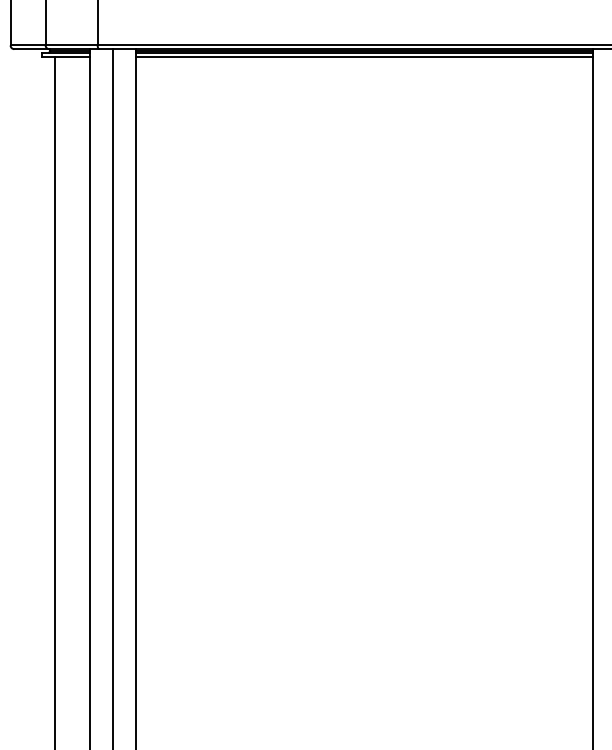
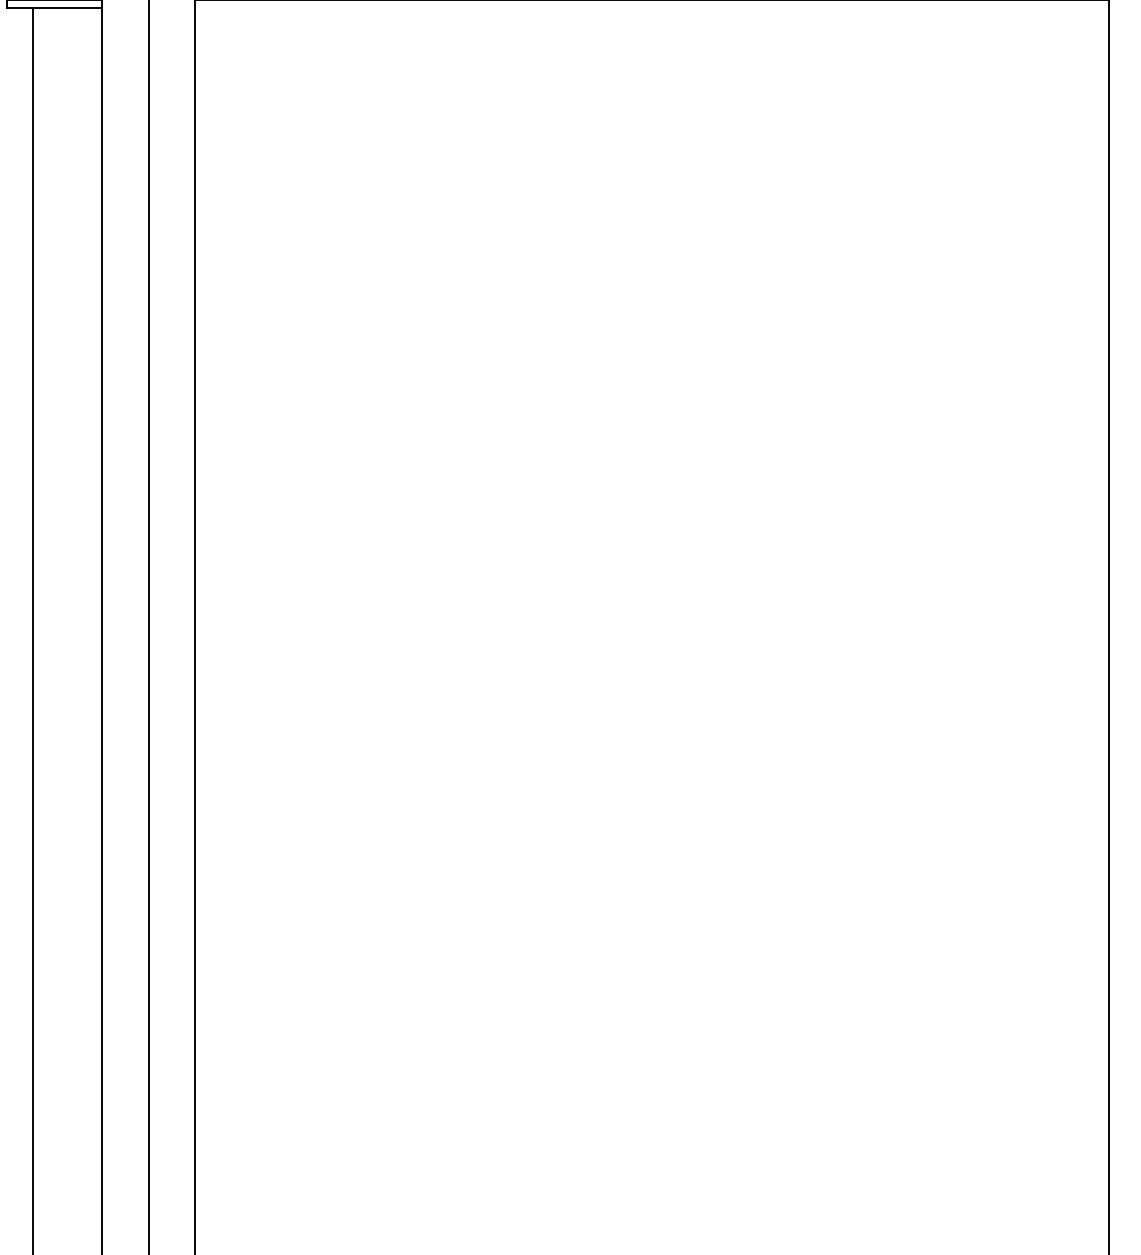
line: (364, 57) -> (651, 8), removed

